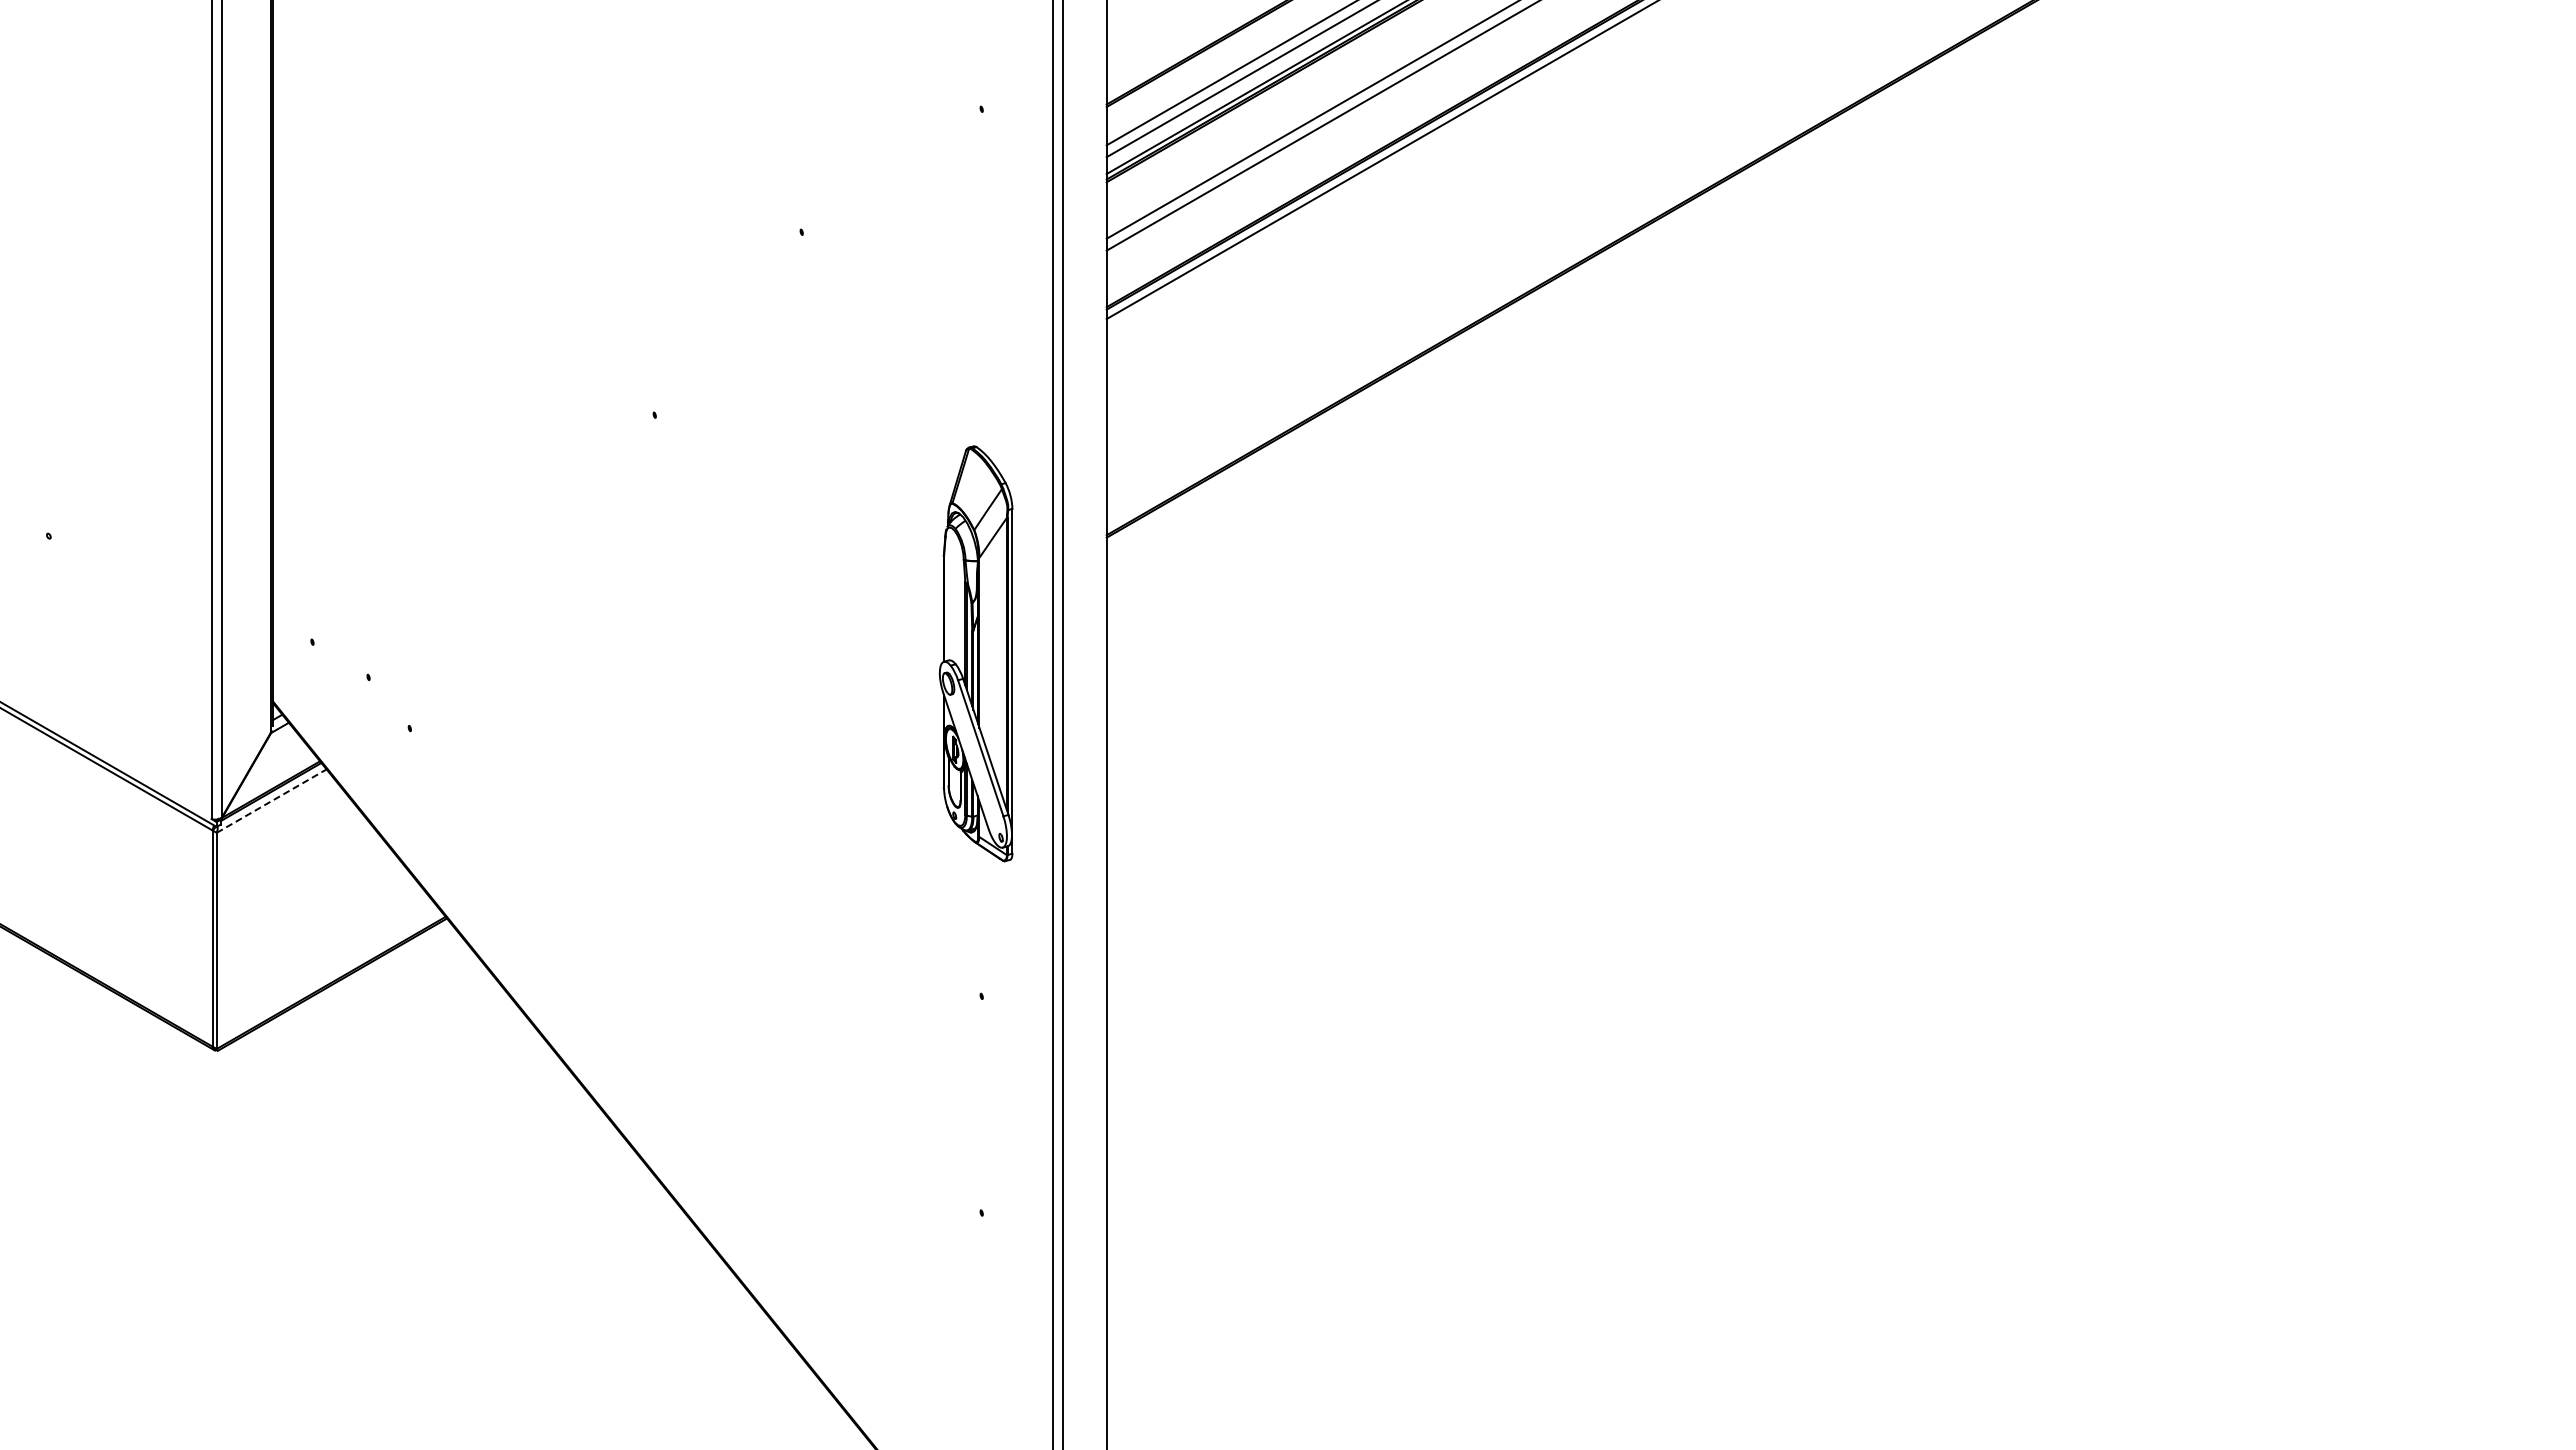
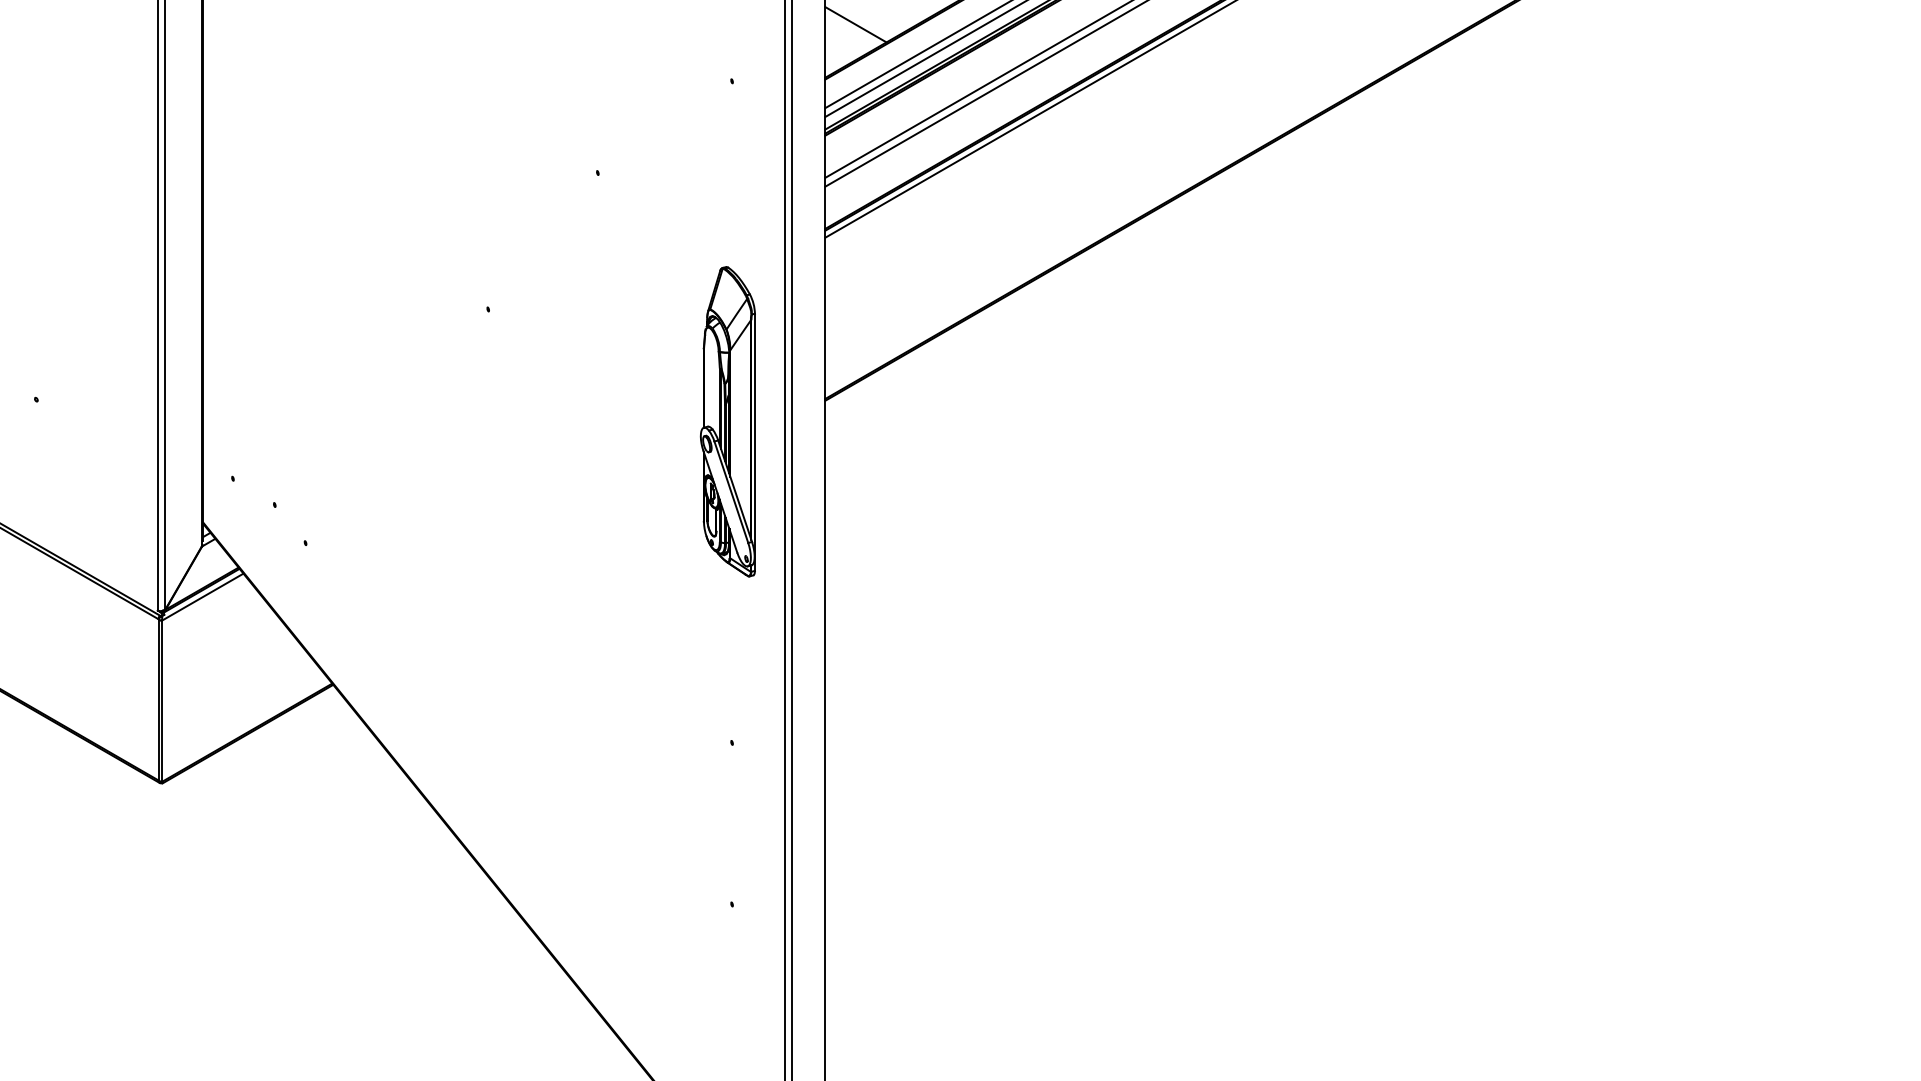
line: (1147, 33) -> (855, 24), added
part: (975, 653) -> (727, 421), moved
line: (272, 800) -> (203, 596), dashed -> solid

